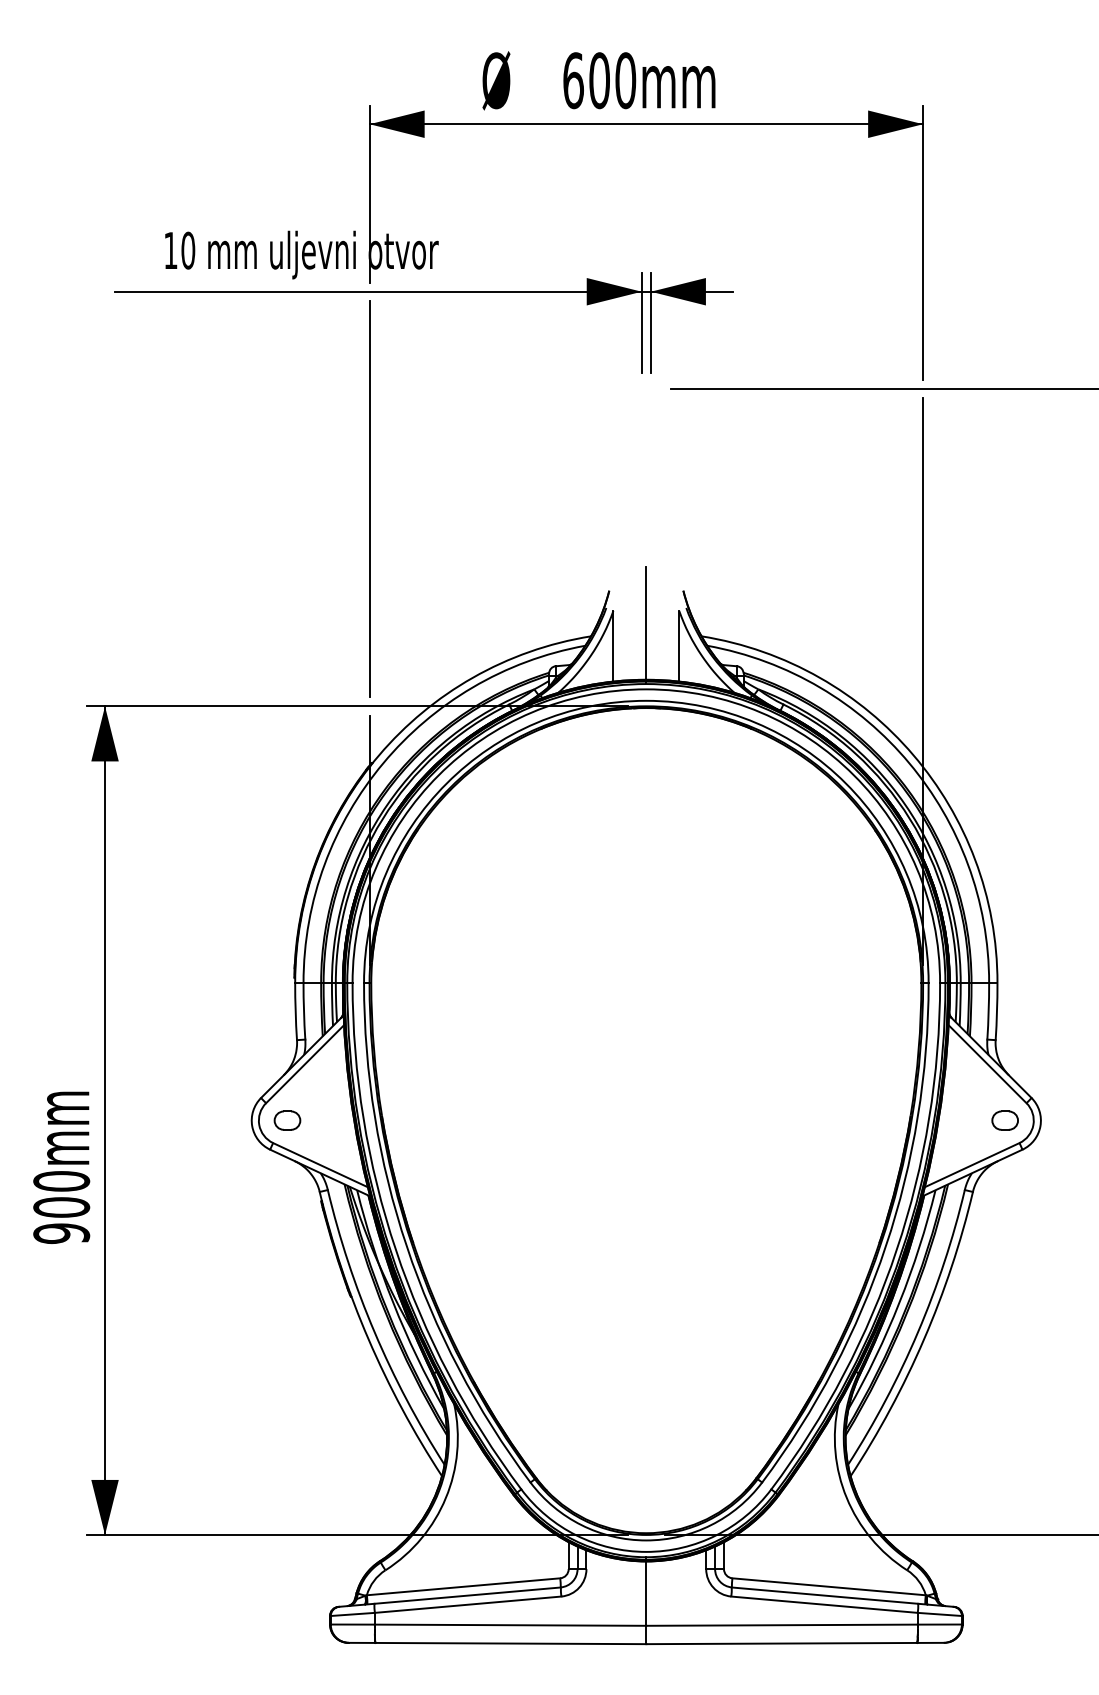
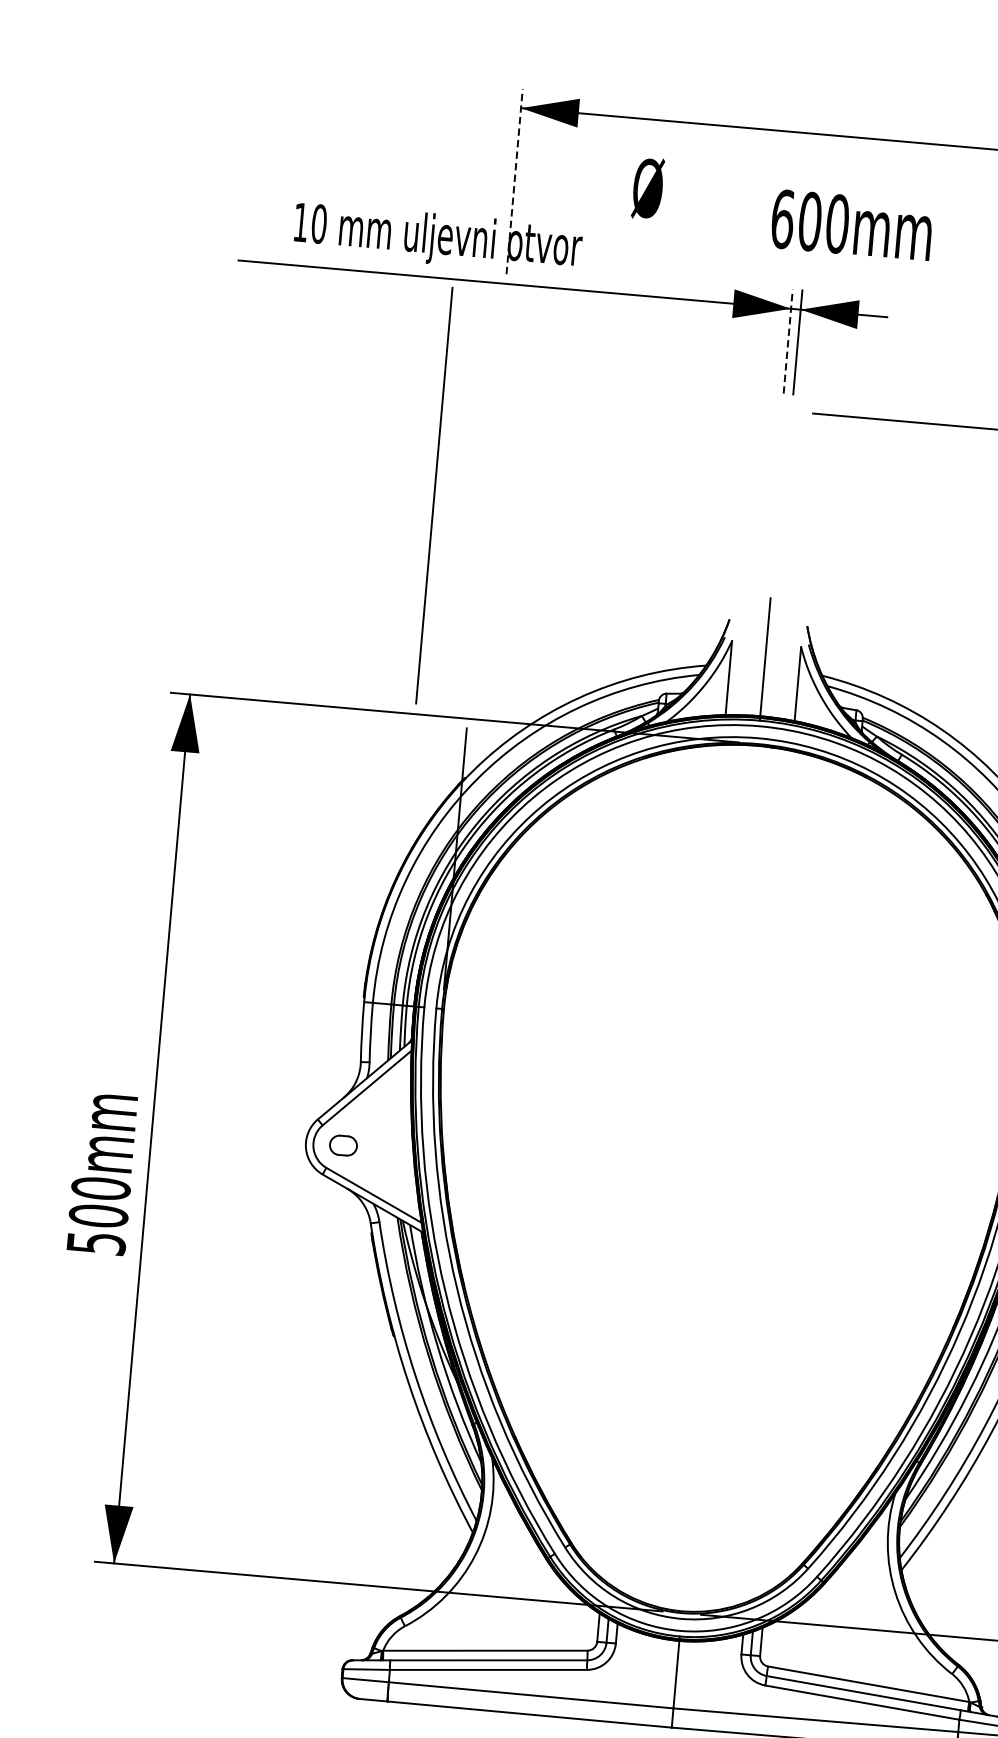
text: (496, 80) -> (648, 188), moved
text: (639, 80) -> (852, 225), moved
line: (369, 193) -> (514, 180), solid -> dashed
line: (641, 323) -> (787, 342), solid -> dashed
line: (369, 498) -> (434, 495), moved
text: (61, 1233) -> (96, 1243), 900mm -> 500mm

